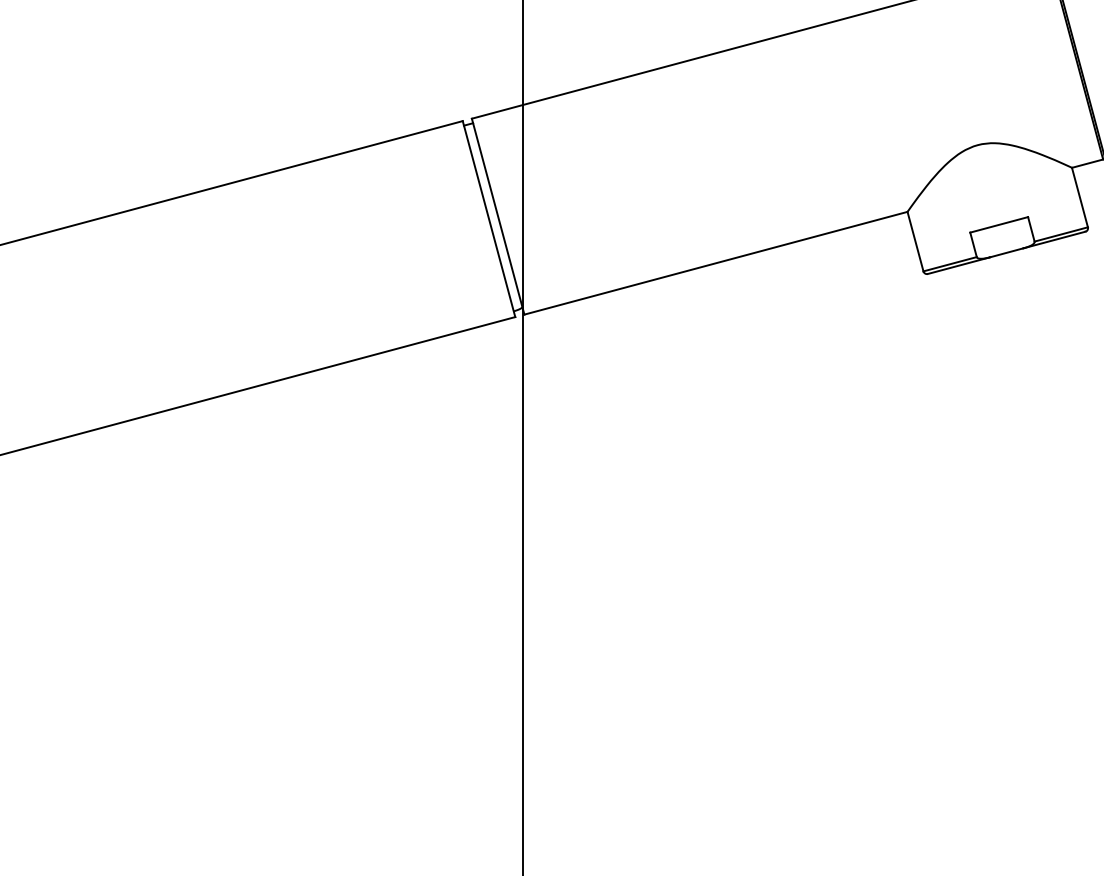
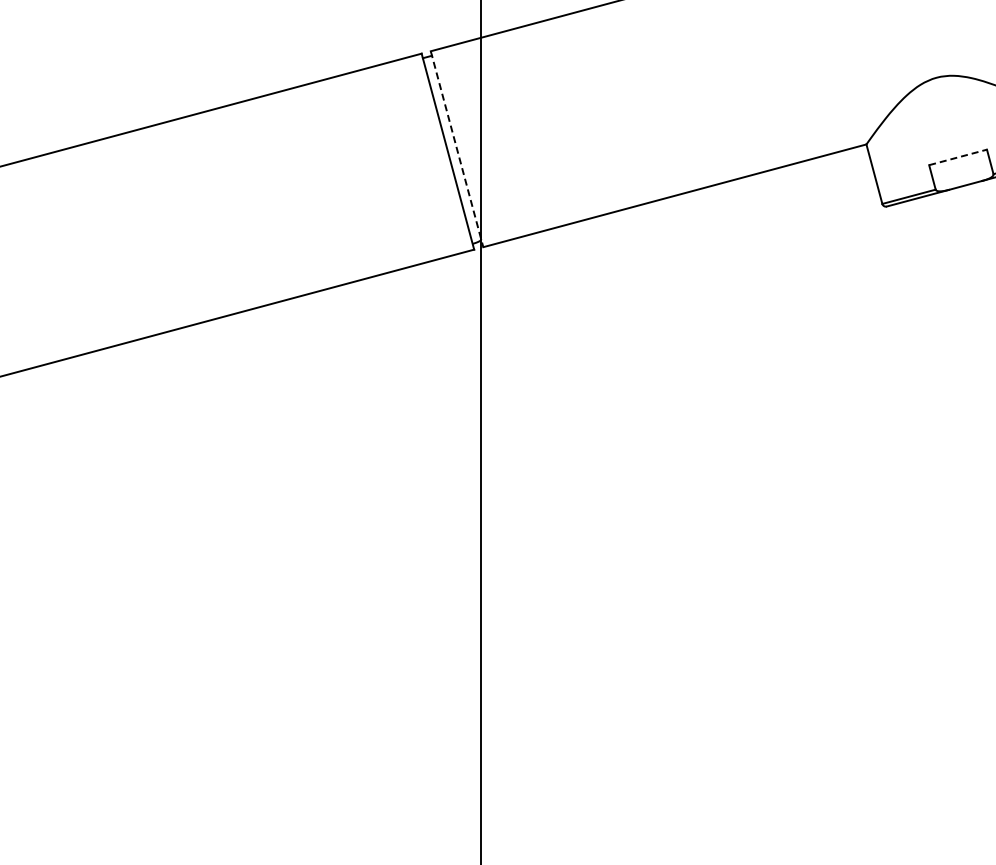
line: (498, 217) -> (457, 150), solid -> dashed
line: (999, 224) -> (958, 157), solid -> dashed

